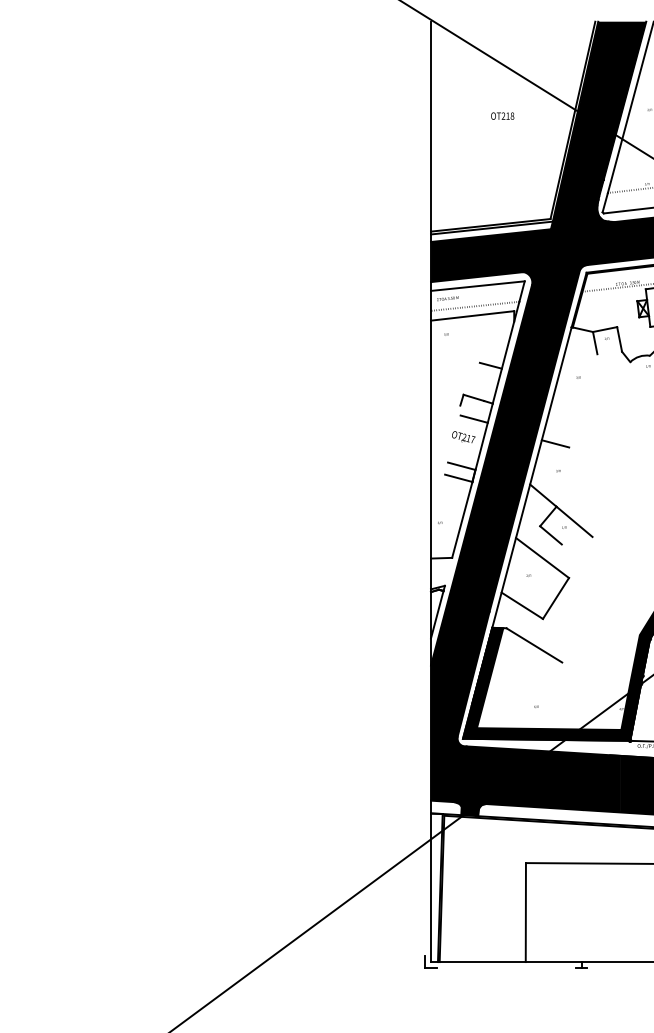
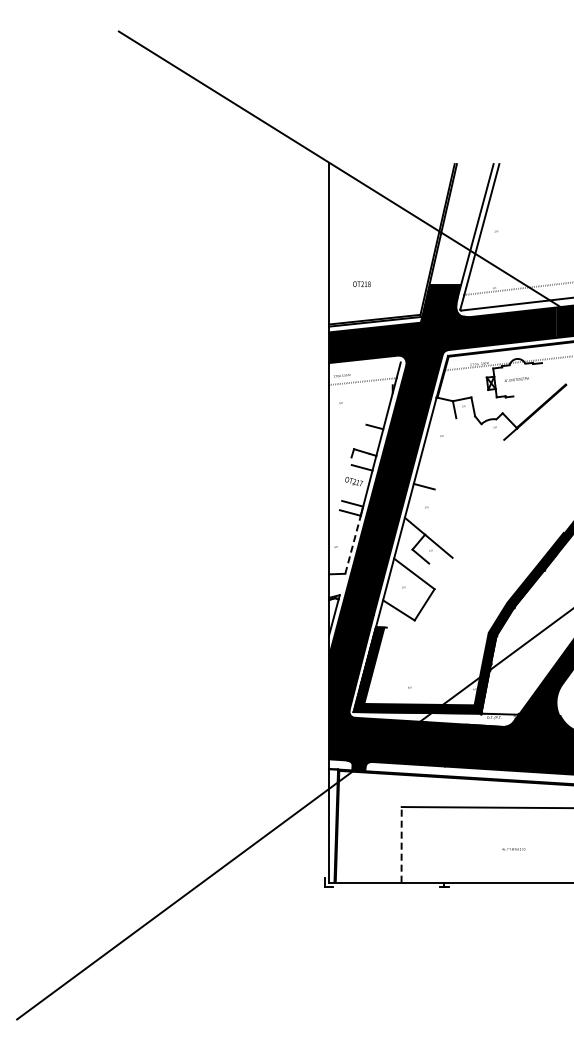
fill: (604, 100) -> (461, 224), removed
text: (502, 116) -> (361, 284), moved
line: (477, 285) -> (364, 365), removed
line: (472, 315) -> (360, 388), removed
line: (462, 519) -> (353, 544), solid -> dashed
line: (533, 645) -> (407, 640), removed
line: (525, 912) -> (401, 844), solid -> dashed

